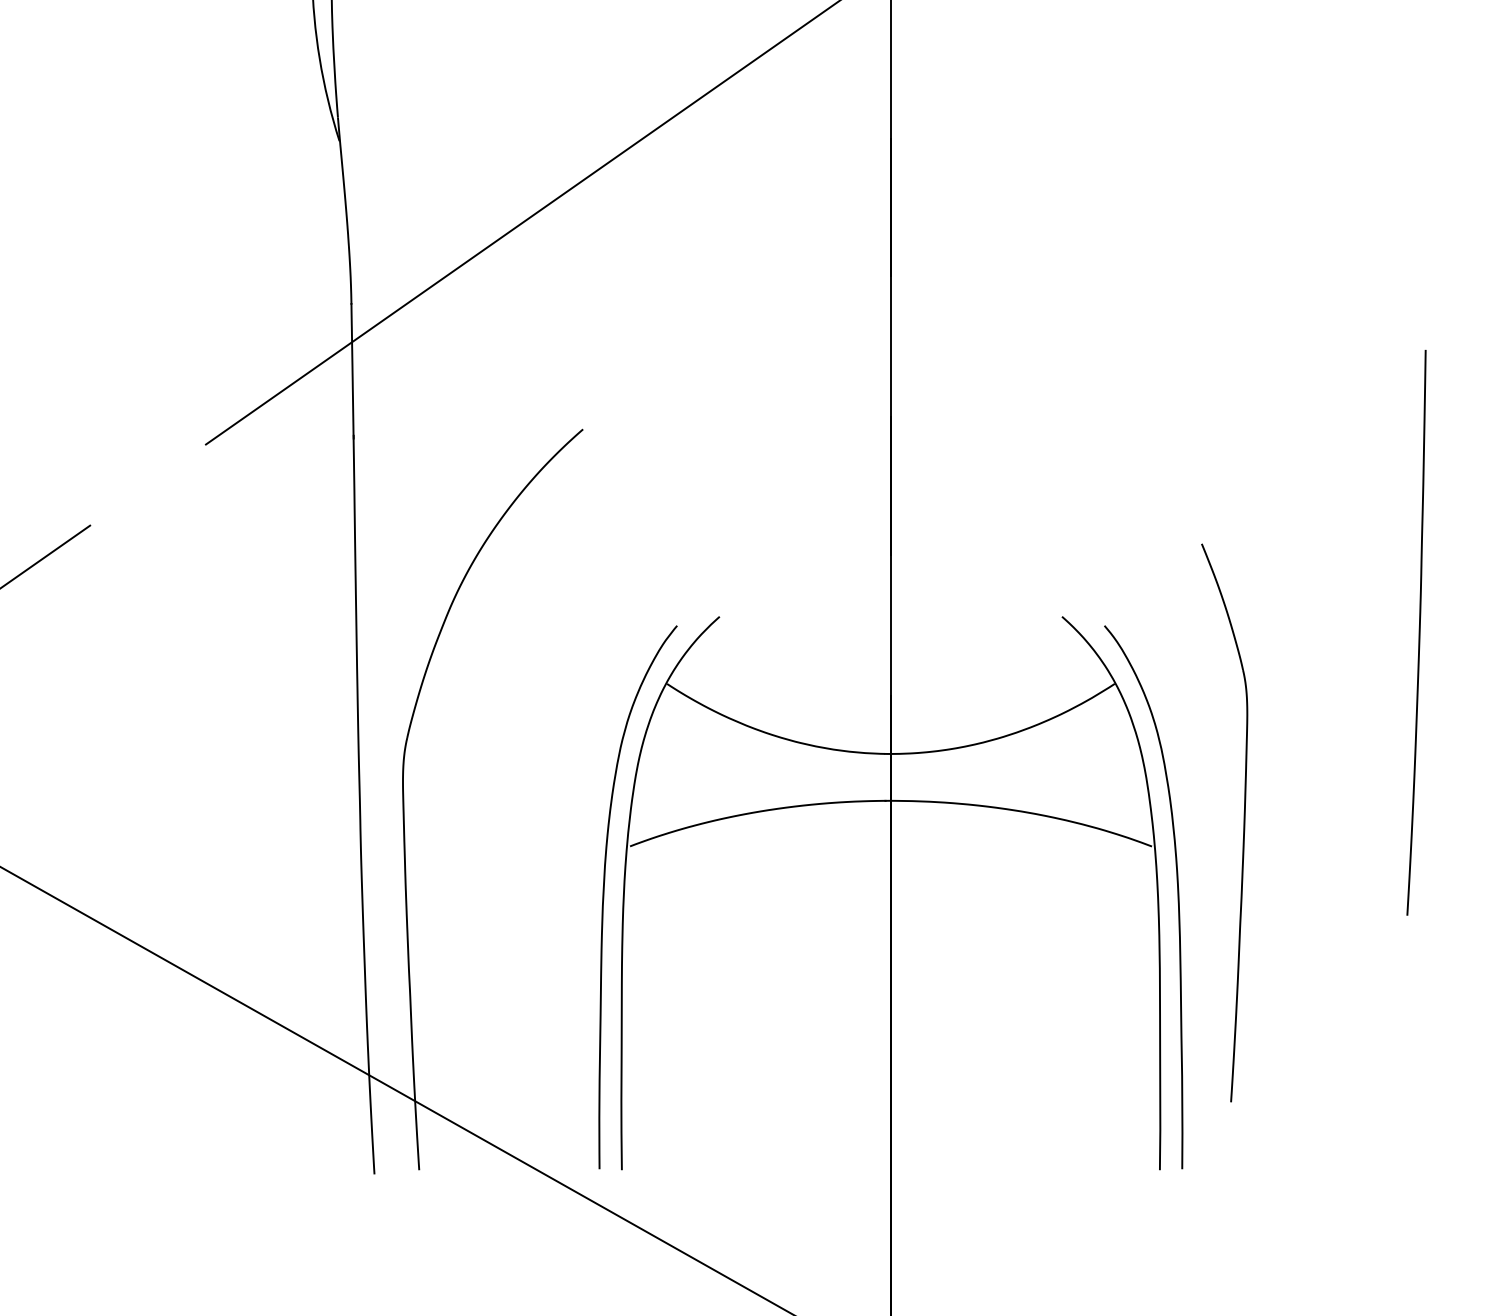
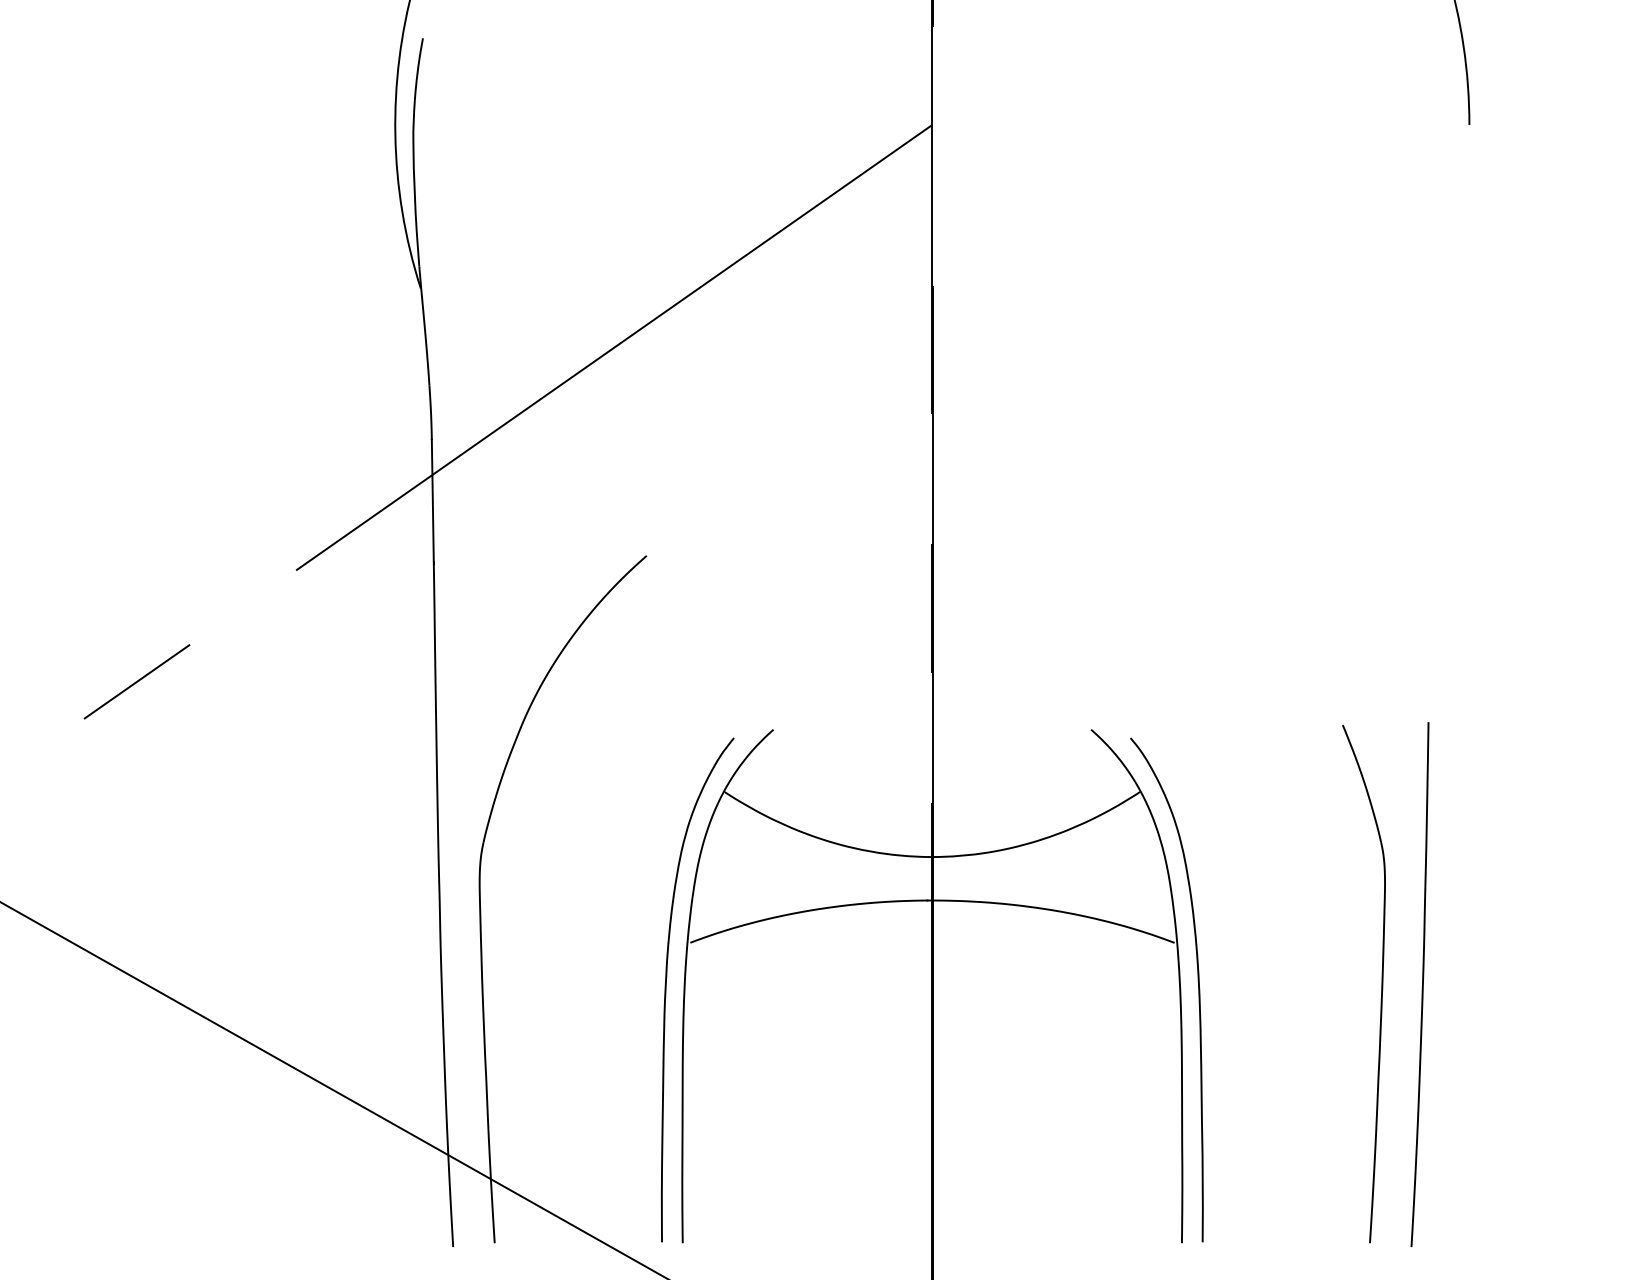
curve: (1419, 632) -> (1422, 984), moved
part: (1243, 822) -> (1381, 983), moved

